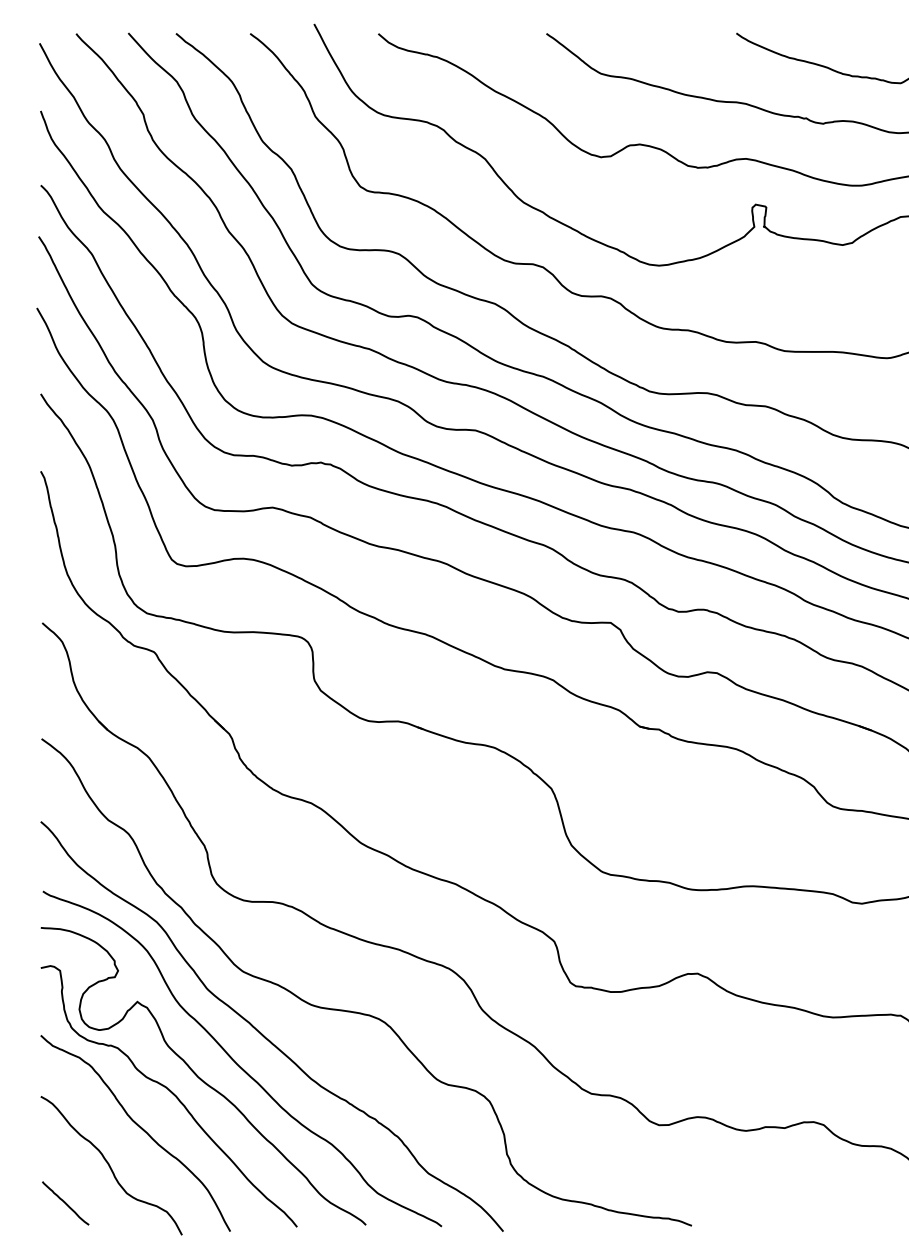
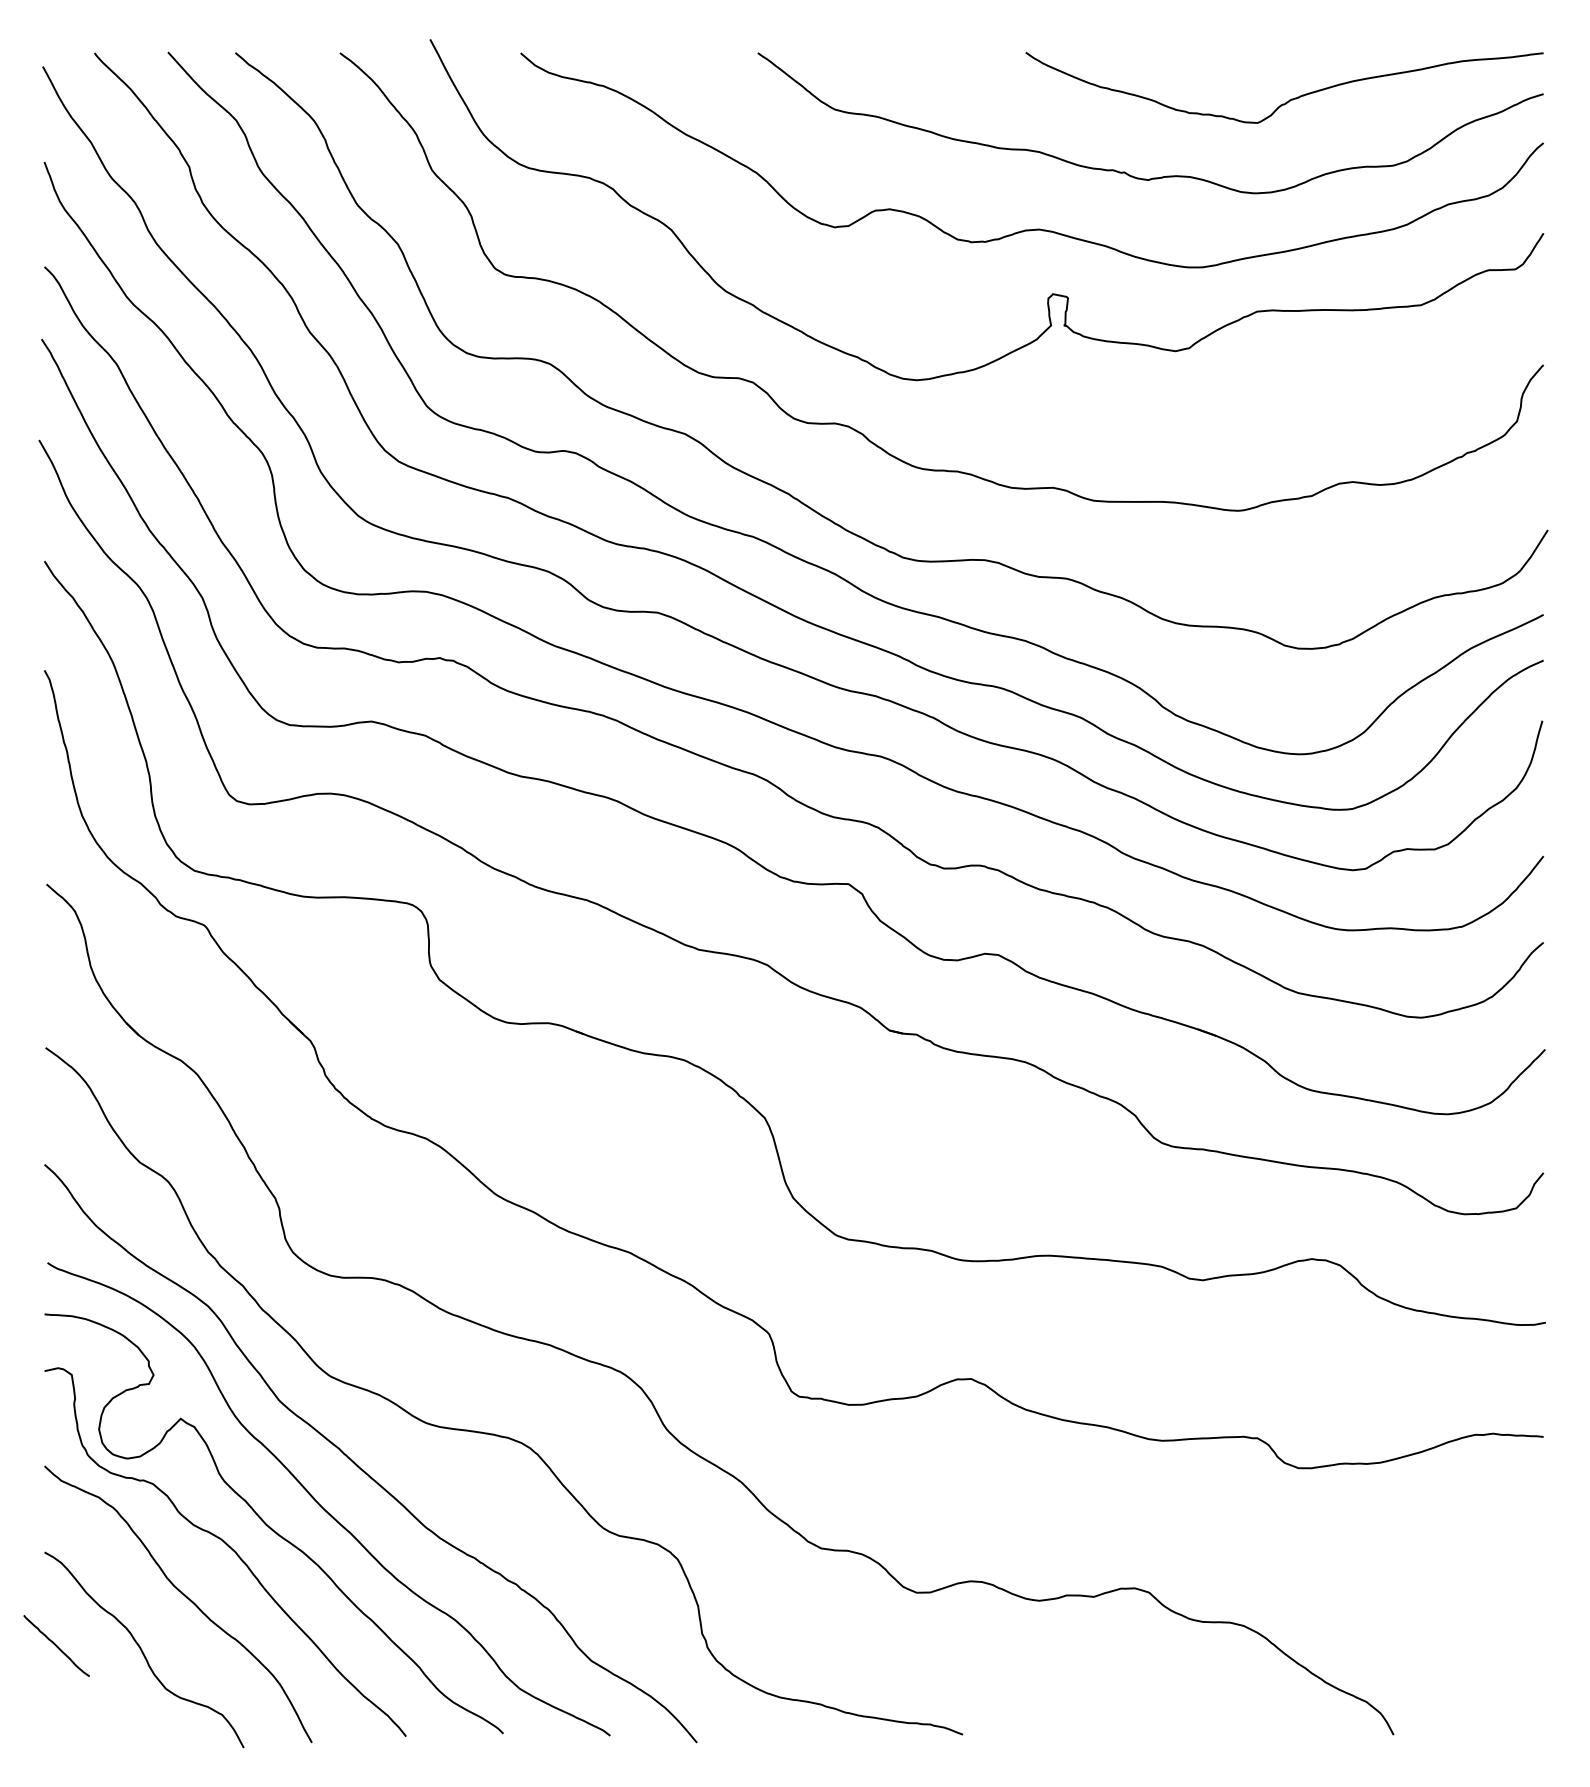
line: (65, 1203) -> (56, 1645), moved

